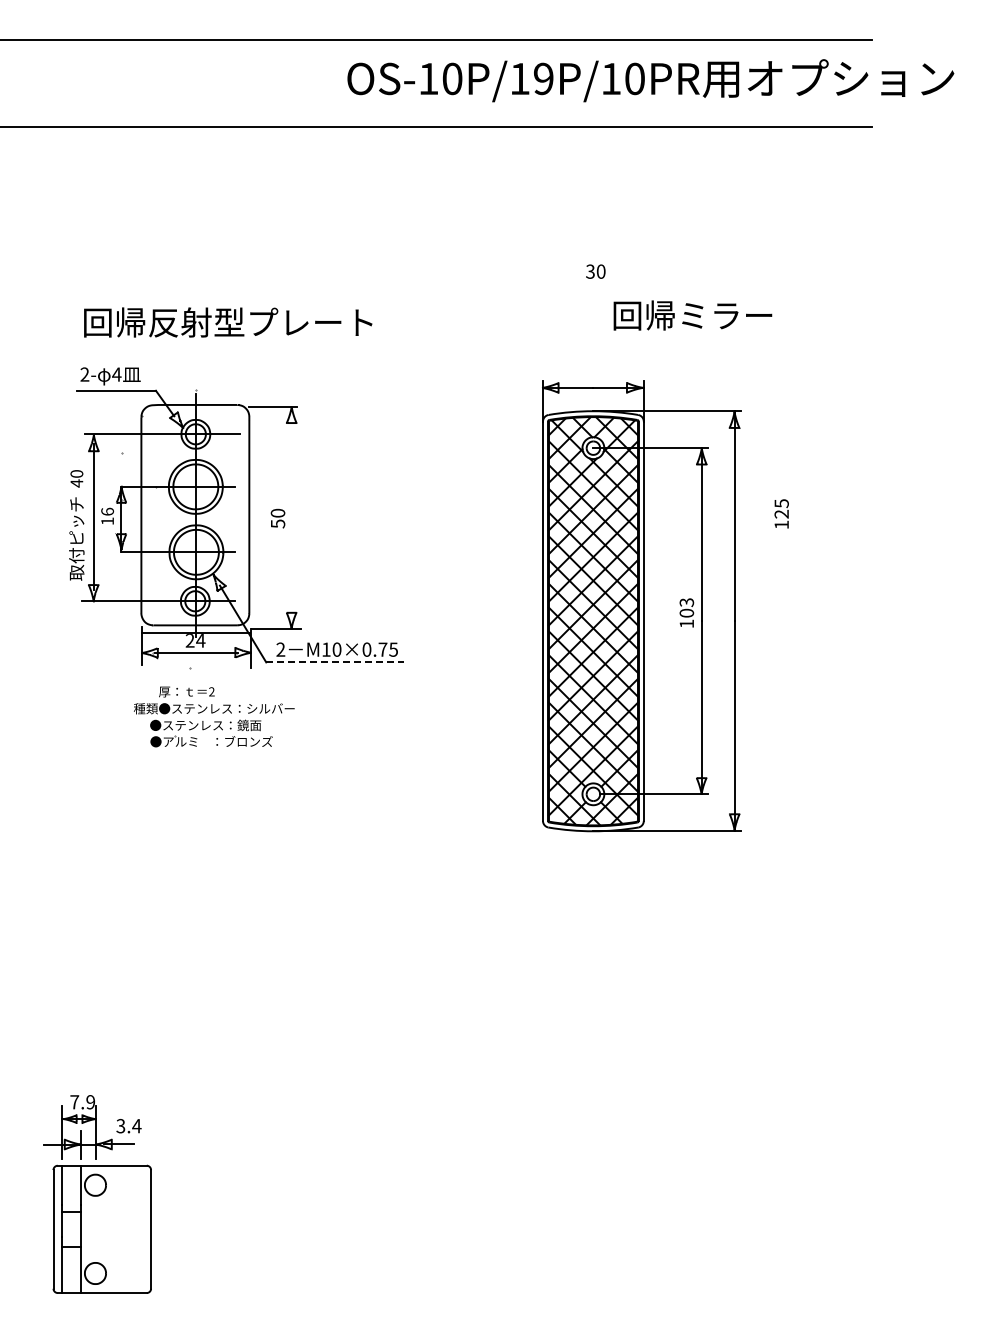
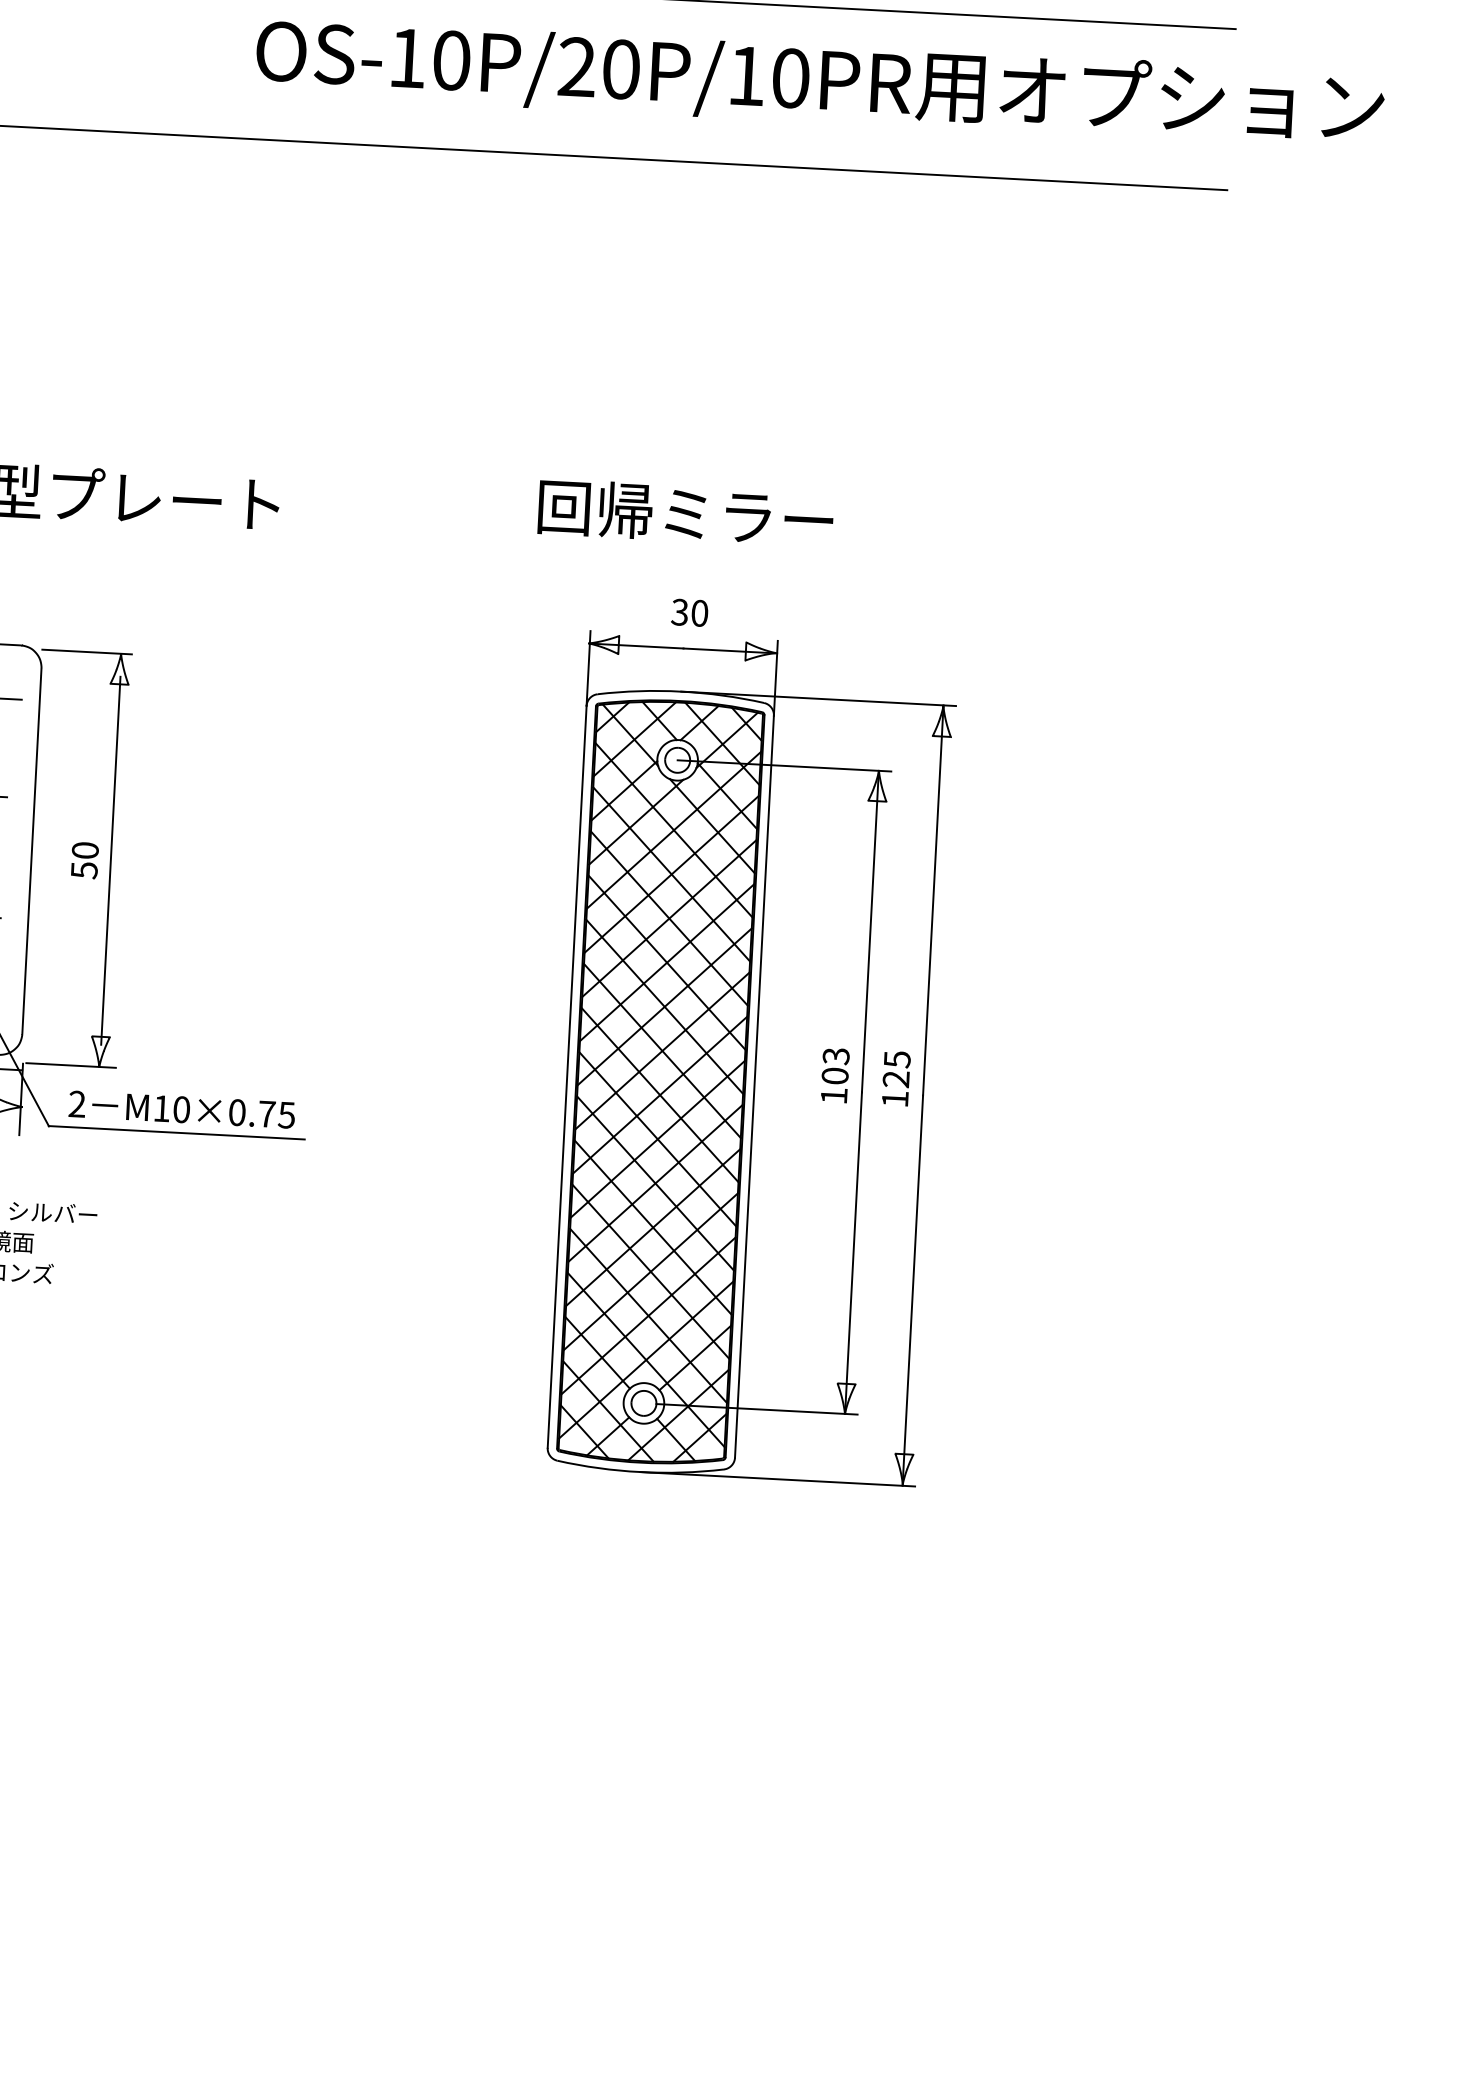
text: (531, 78) -> (598, 67), OS-10P/19P/10PR -> OS-10P/20P/10PR
text: (595, 271) -> (689, 612), moved
text: (692, 315) -> (685, 513), moved
text: (781, 513) -> (895, 1077), moved
line: (291, 518) -> (109, 861), added
line: (335, 662) -> (177, 1133), dashed -> solid

